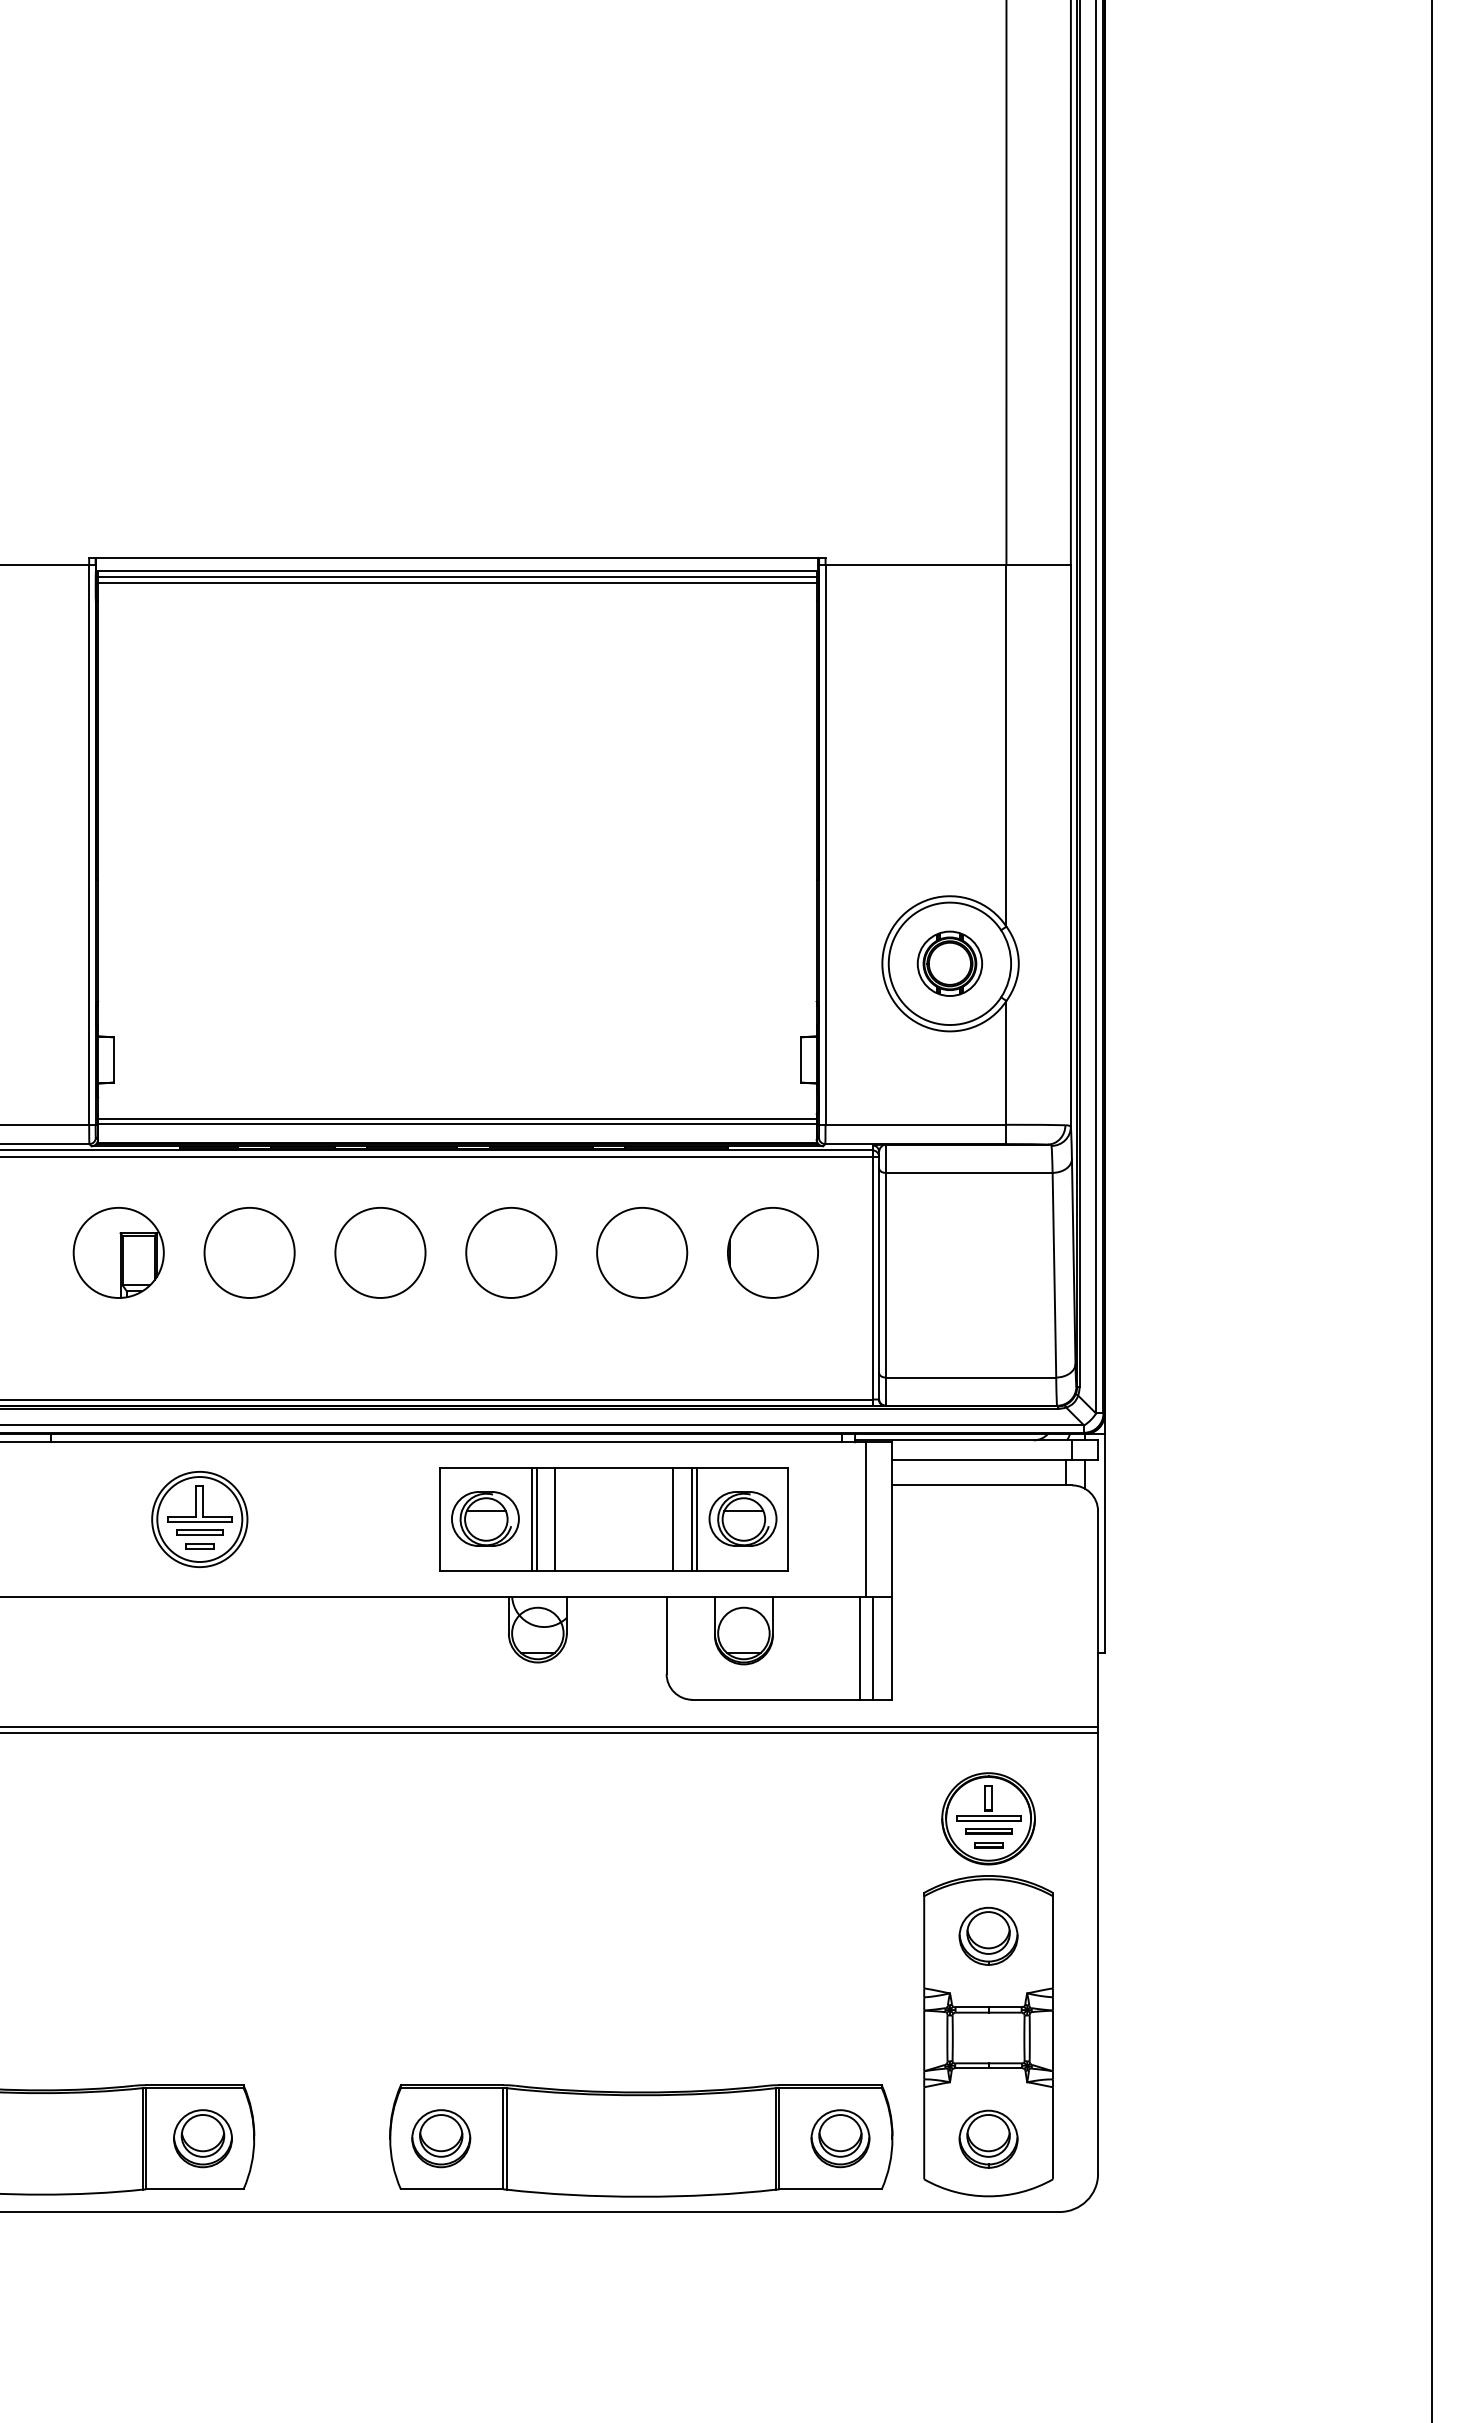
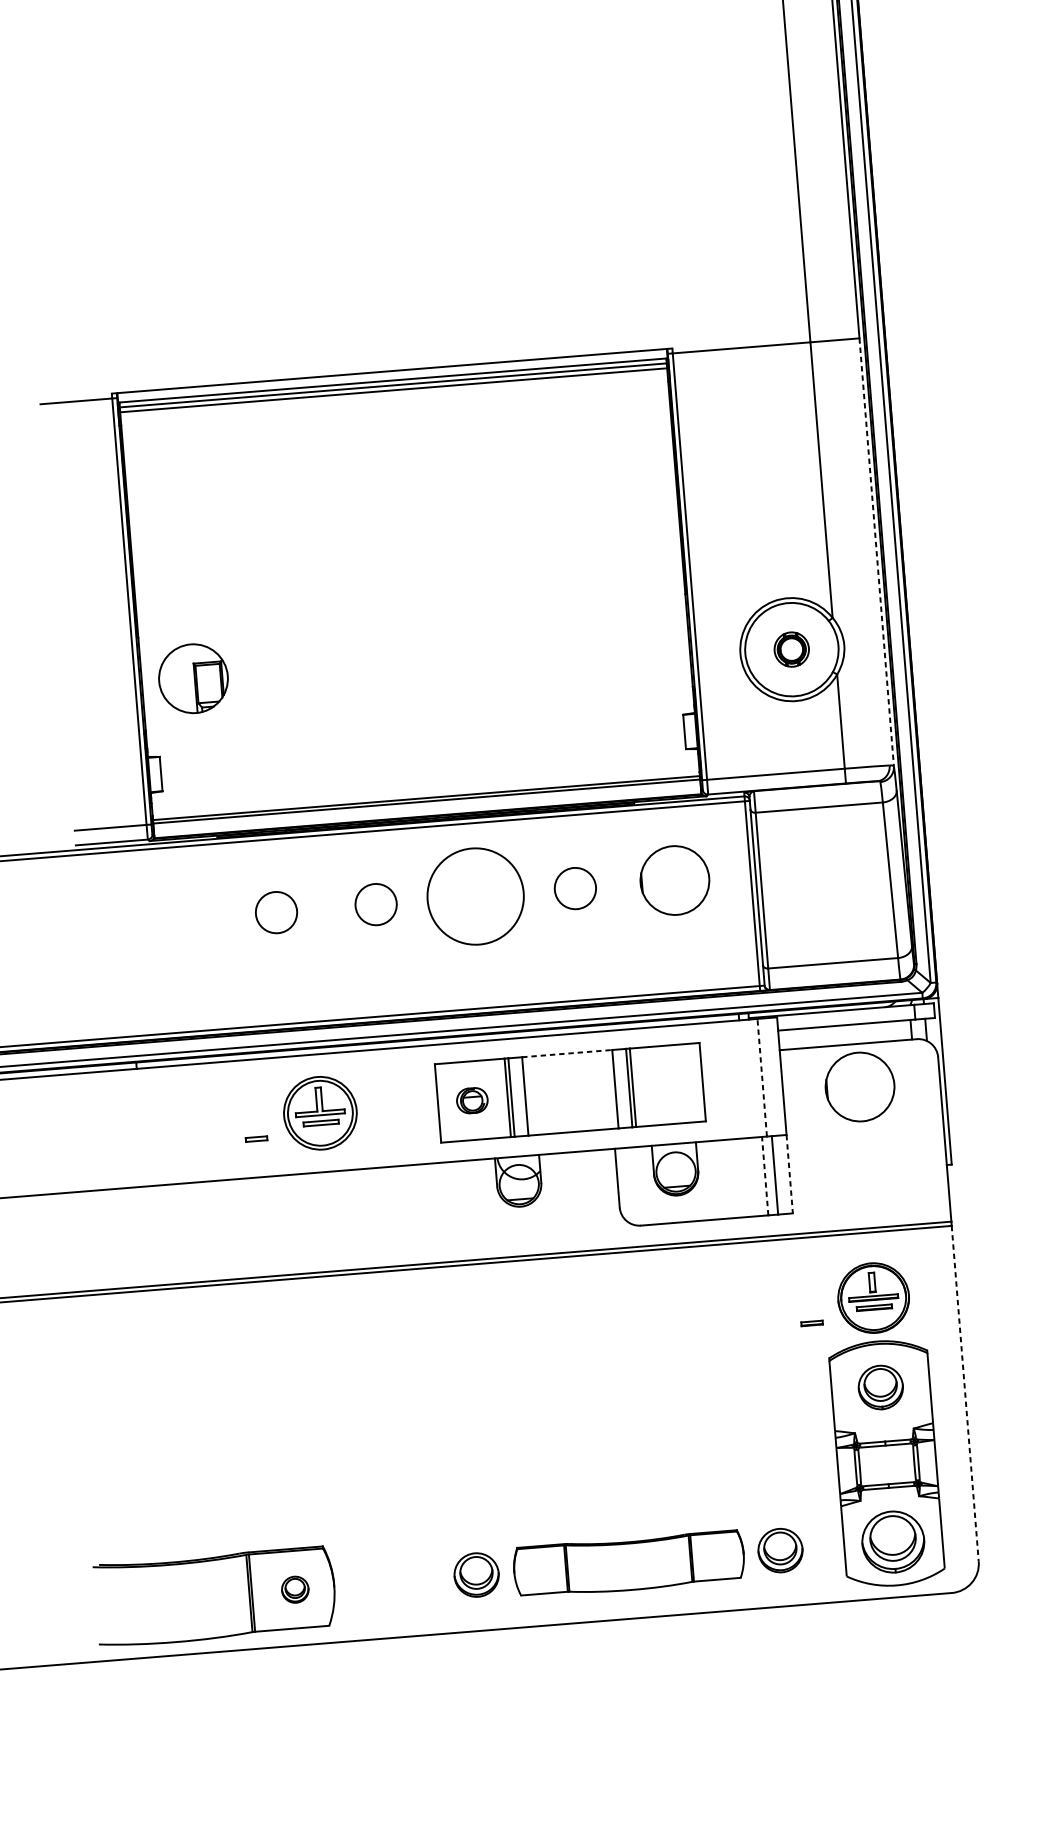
line: (1070, 846) -> (876, 552), solid -> dashed
part: (949, 963) -> (791, 649), size x0.7
part: (118, 1252) -> (193, 678), moved
circle: (249, 1252) -> (276, 912), size x0.6
circle: (380, 1252) -> (376, 904), size x0.6
circle: (511, 1252) -> (475, 896), size x1.4
circle: (642, 1252) -> (575, 888), size x0.6
line: (614, 1467) -> (567, 1053), solid -> dashed
part: (485, 1518) -> (472, 1100), size x0.6
part: (742, 1518) -> (667, 1084), removed
part: (199, 1519) -> (320, 1113), moved
line: (866, 1519) -> (762, 1077), solid -> dashed
circle: (992, 1541) -> (859, 1086), added
line: (859, 1648) -> (764, 1176), solid -> dashed
line: (892, 1648) -> (790, 1174), solid -> dashed
part: (988, 1845) -> (812, 1323), moved
line: (1098, 1953) -> (965, 1393), solid -> dashed
part: (202, 2138) -> (294, 1589), size x0.6
part: (988, 2138) -> (893, 1541), size x1.4
part: (641, 2140) -> (629, 1564), size x0.6

